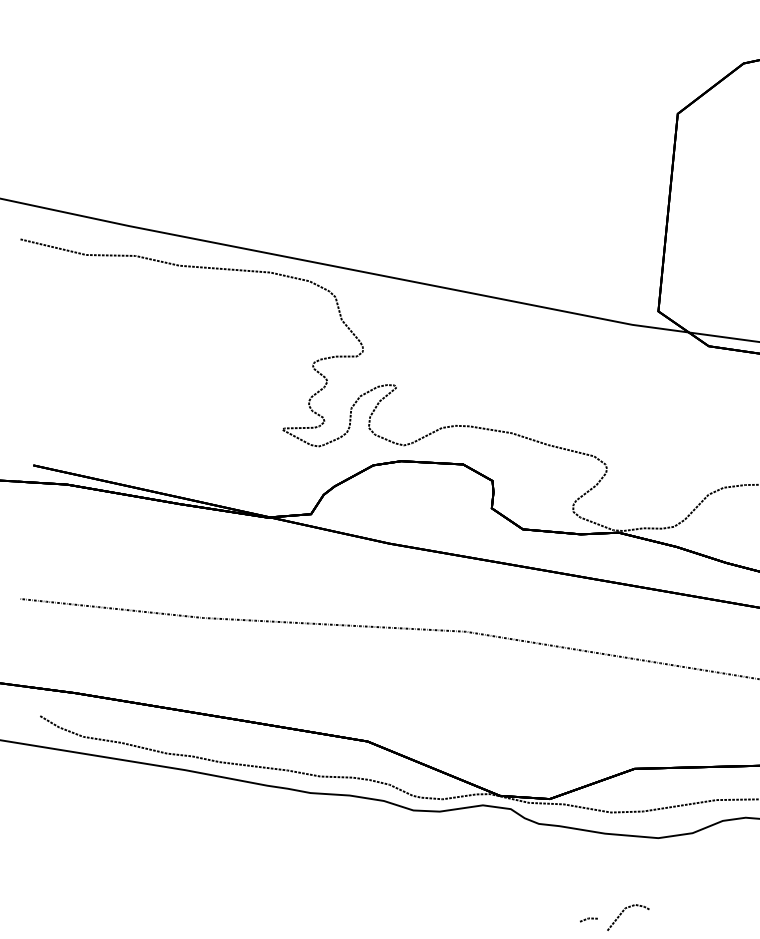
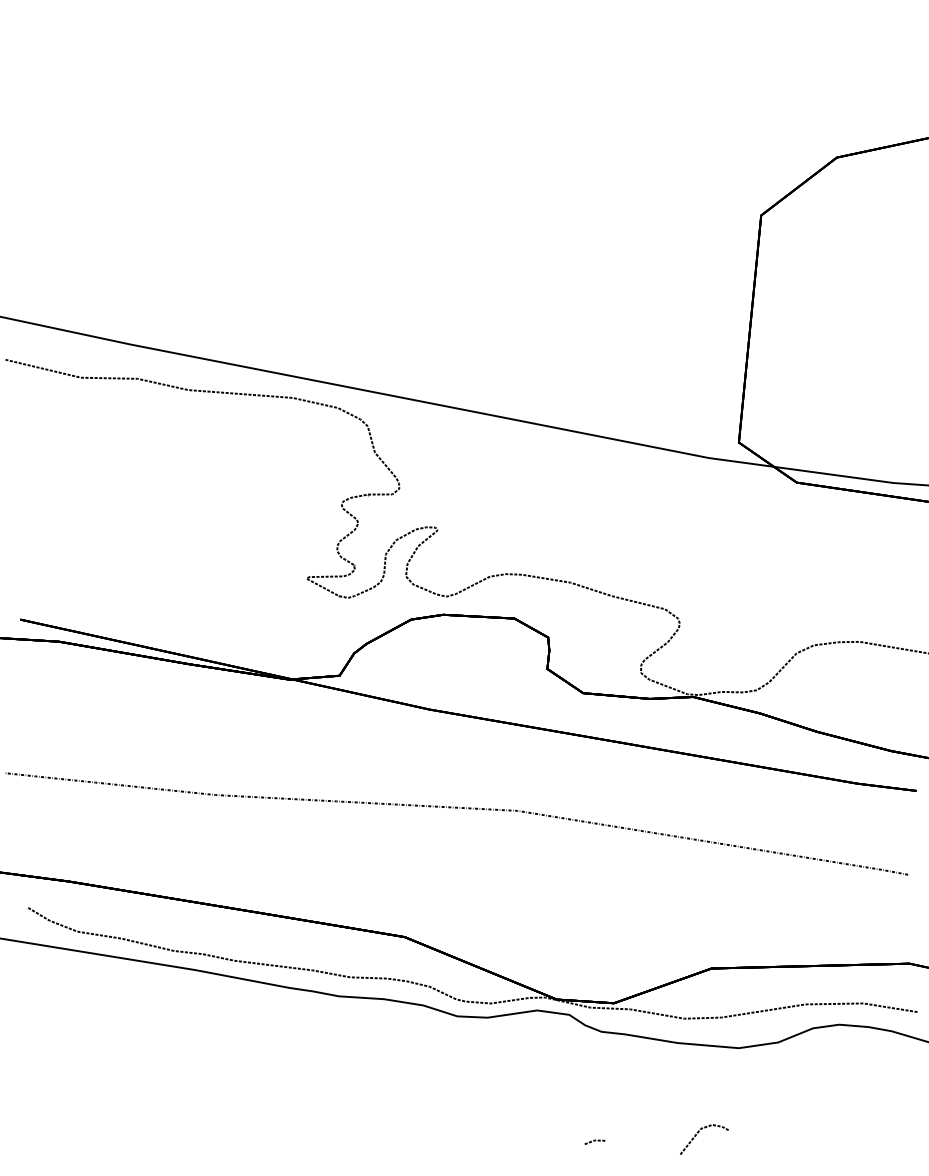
line: (588, 919) -> (594, 1141), moved

